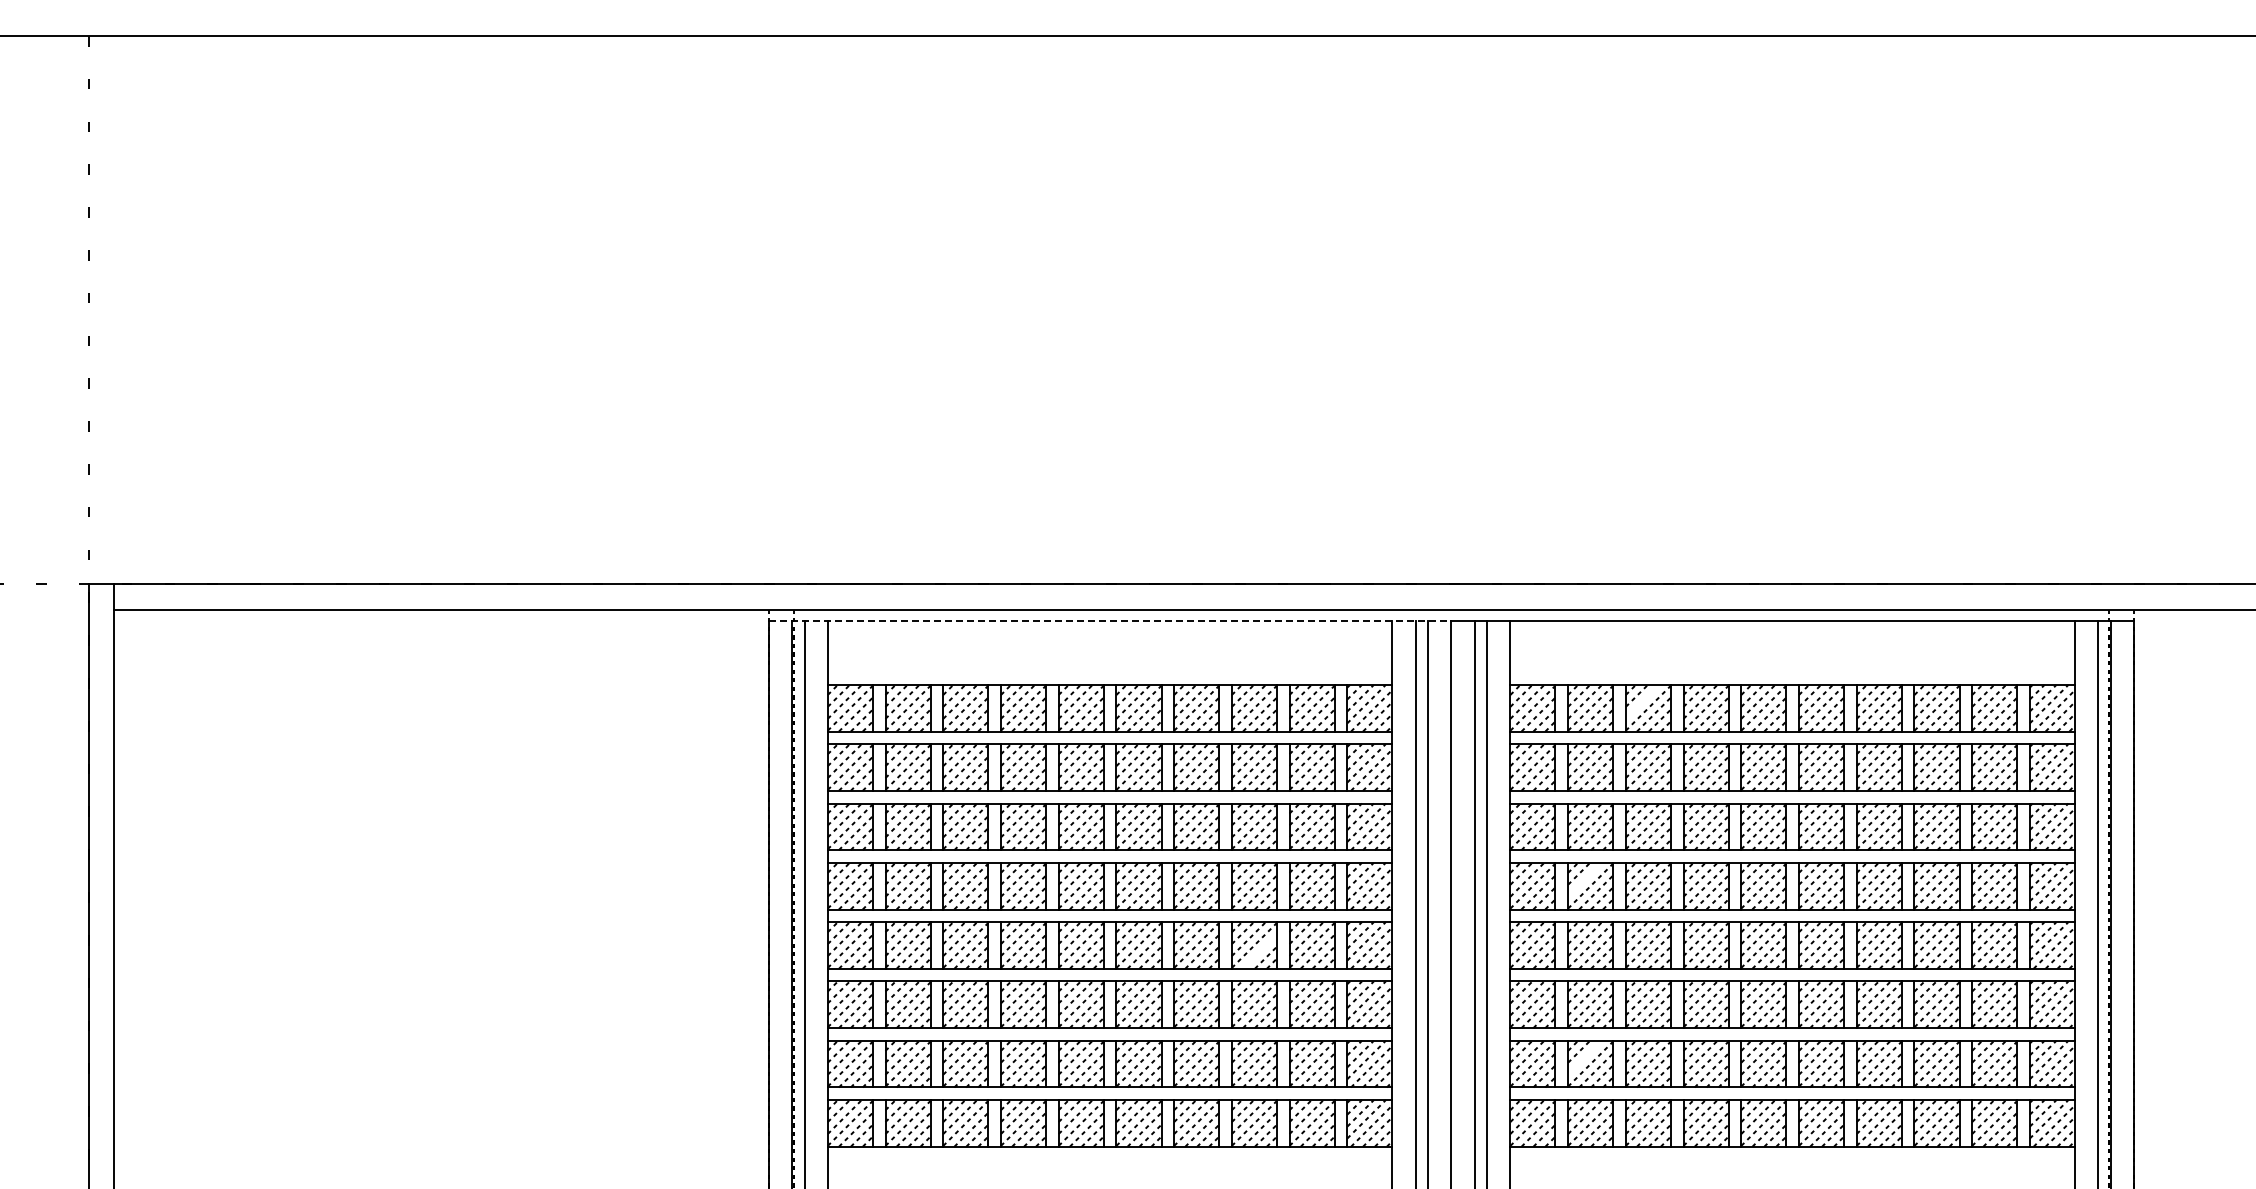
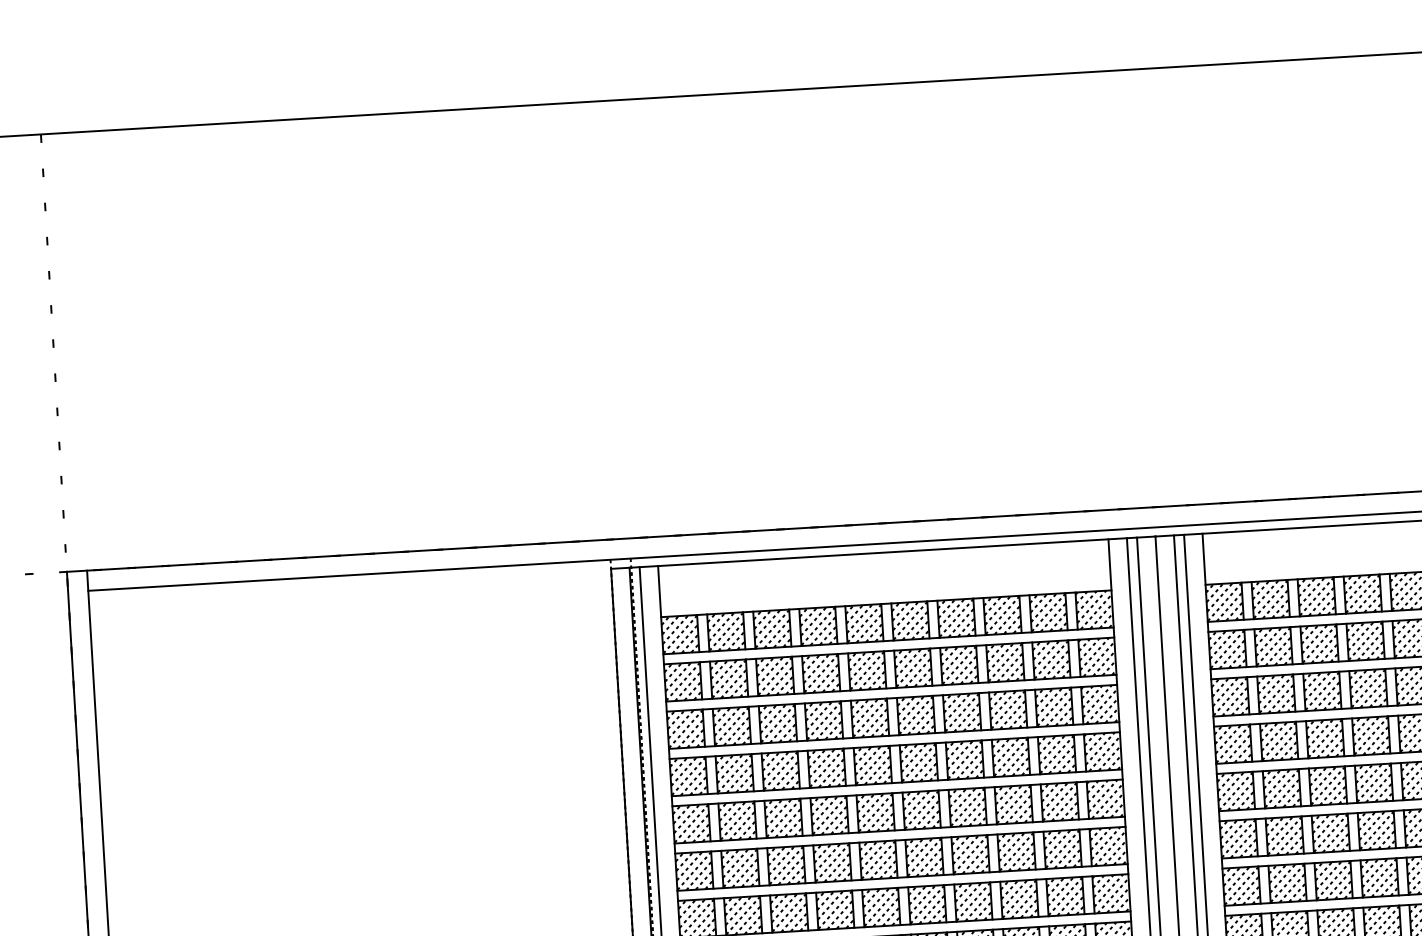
line: (1110, 620) -> (883, 552), dashed -> solid
line: (1642, 701) -> (1311, 591), added
line: (1585, 879) -> (1274, 736), added
line: (1259, 951) -> (1018, 809), added
line: (1585, 1057) -> (1283, 878), added

